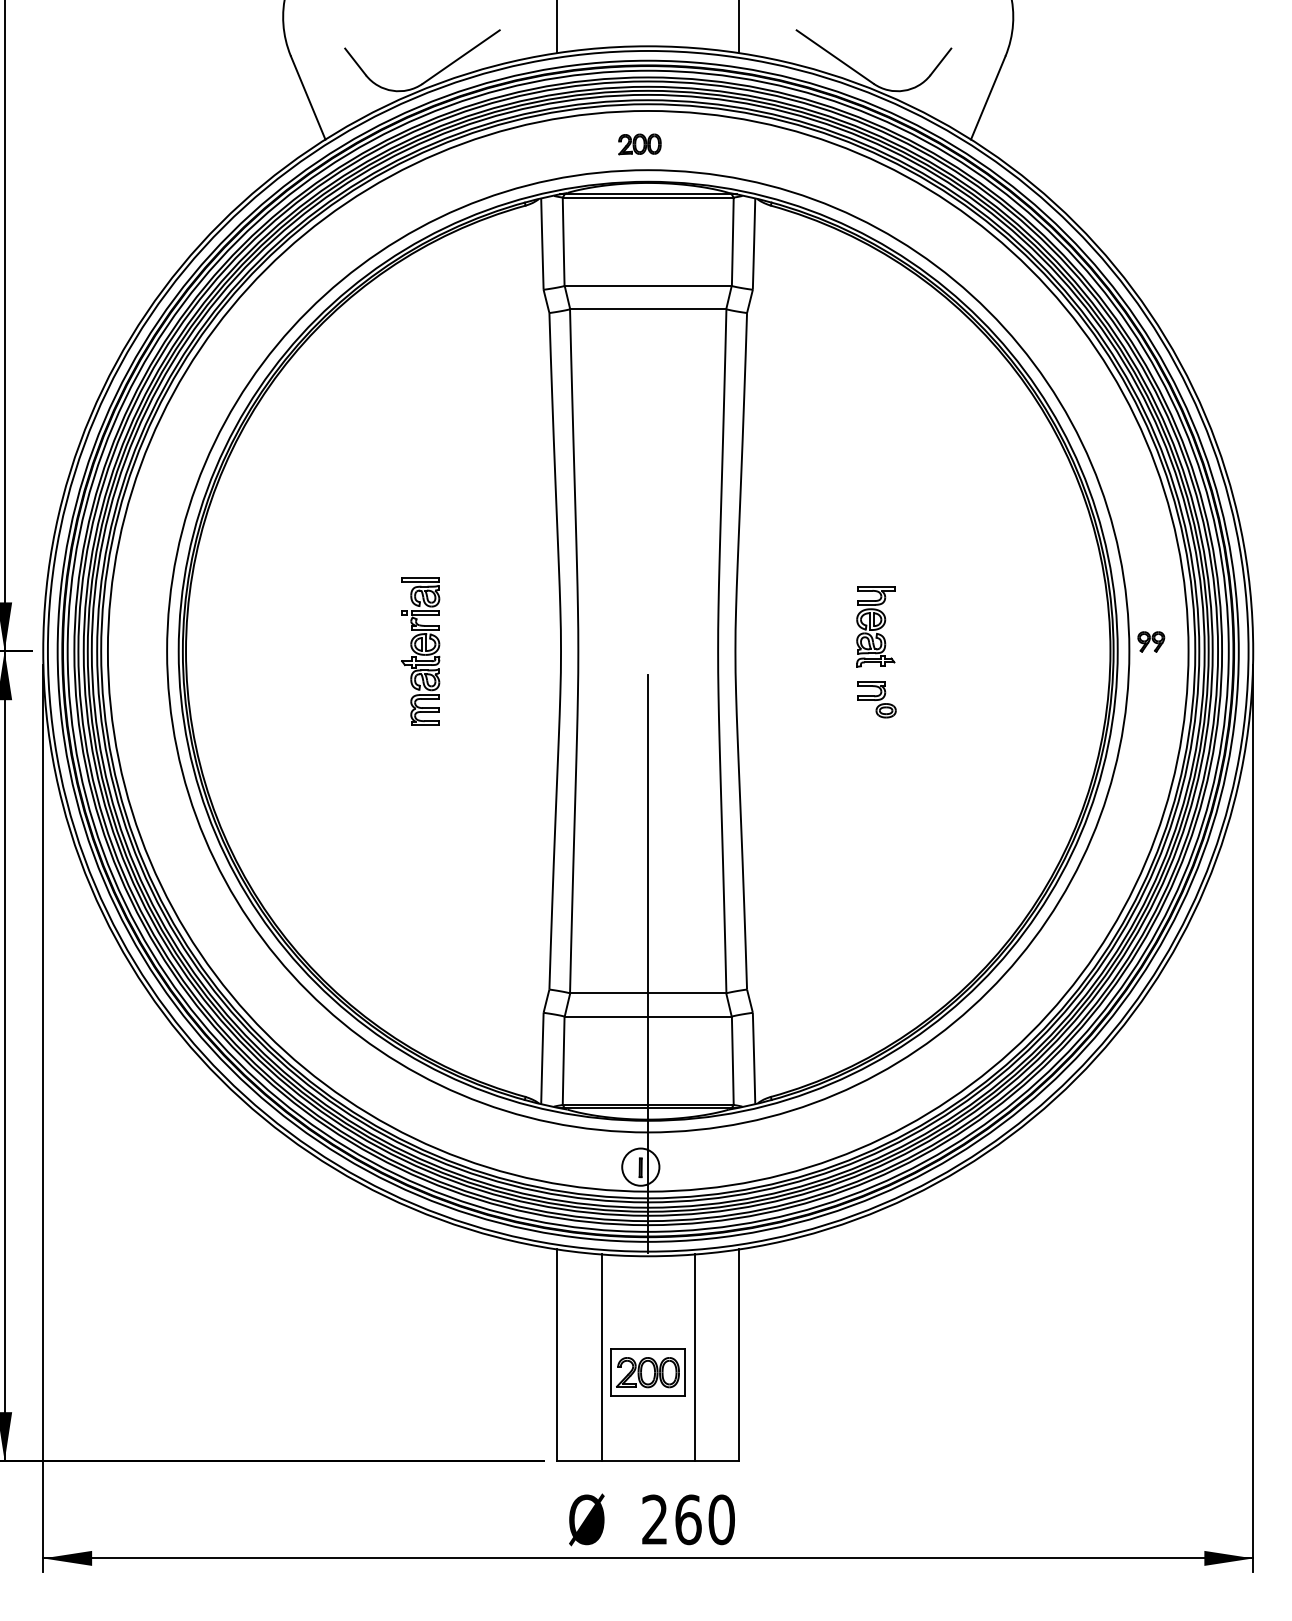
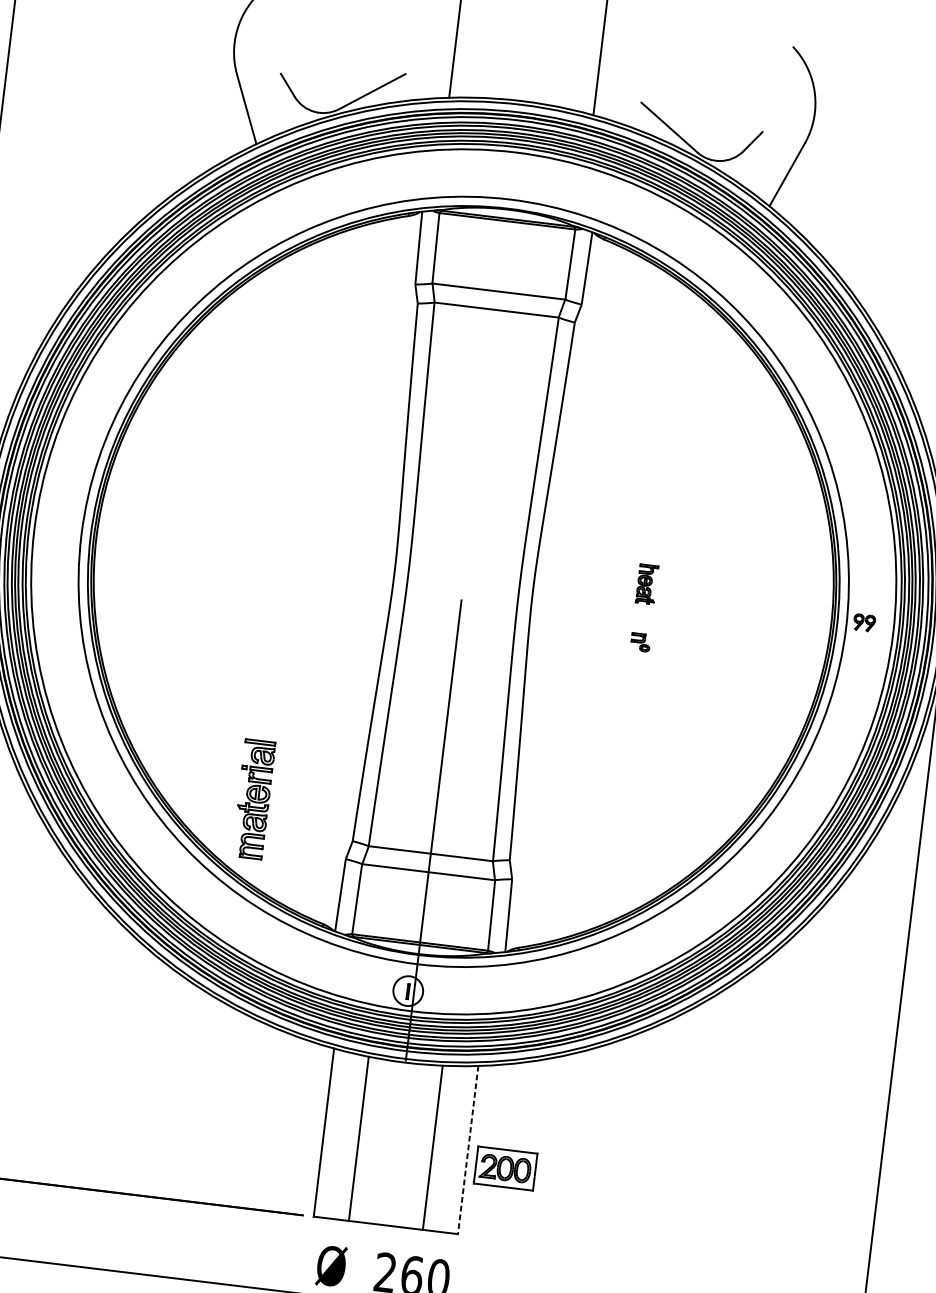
part: (639, 144) -> (505, 178), removed
part: (875, 626) -> (646, 584), size x0.6
part: (420, 651) -> (253, 799), moved
part: (876, 699) -> (640, 642), size x0.6
line: (738, 1355) -> (467, 1150), solid -> dashed
part: (647, 1372) -> (505, 1168), moved

